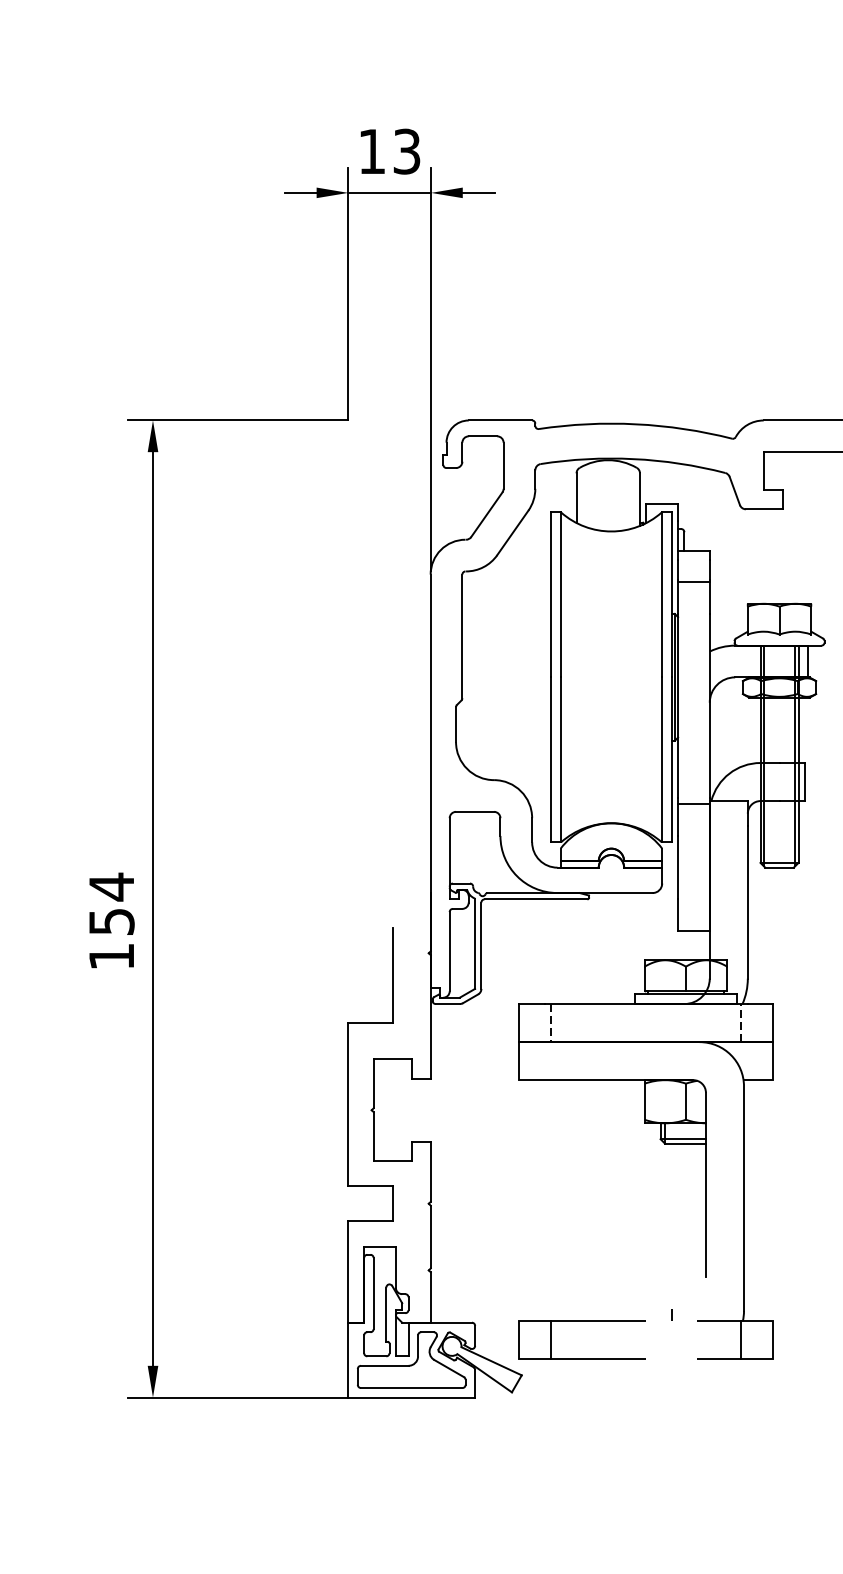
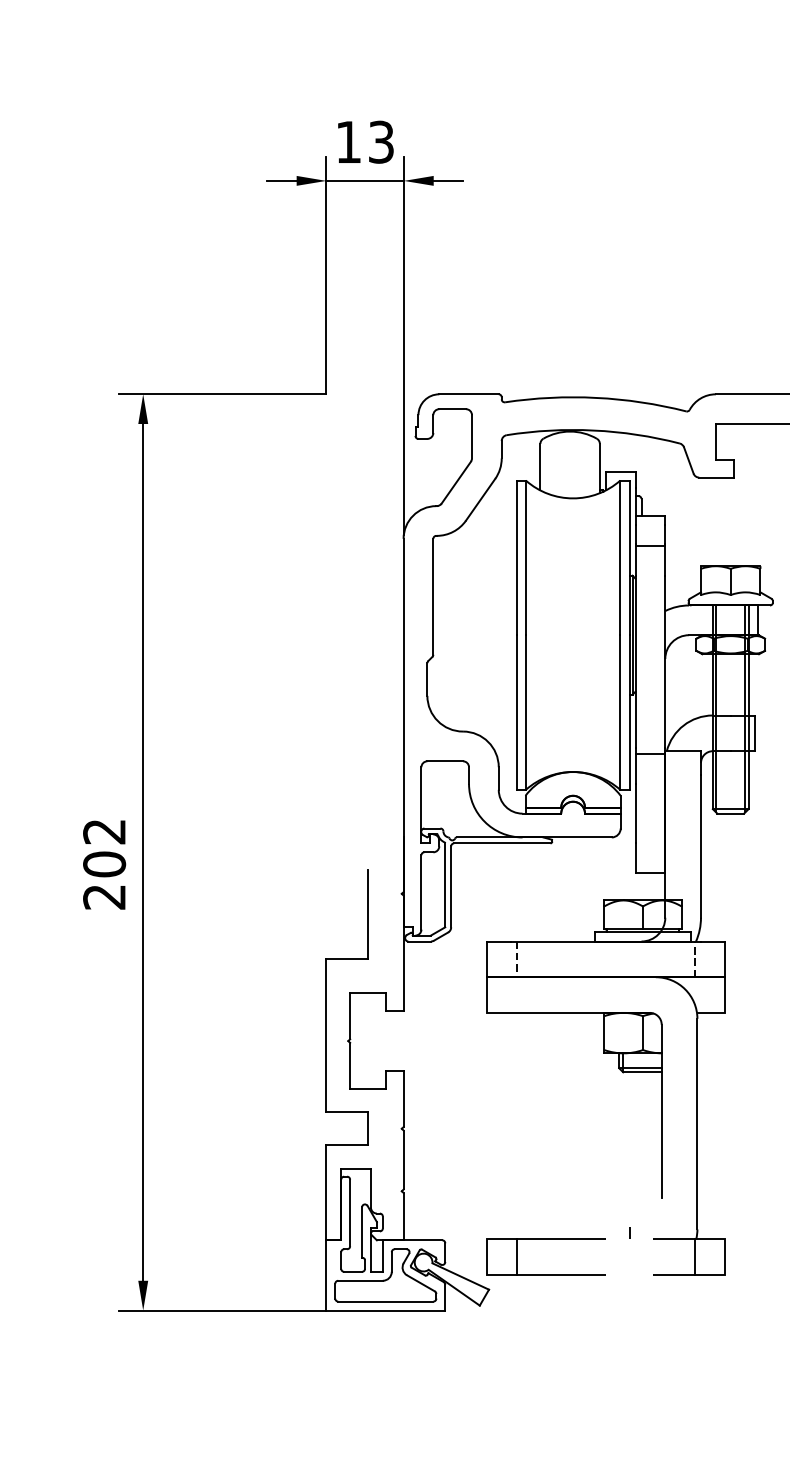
text: (111, 921) -> (104, 864), 154 -> 202

